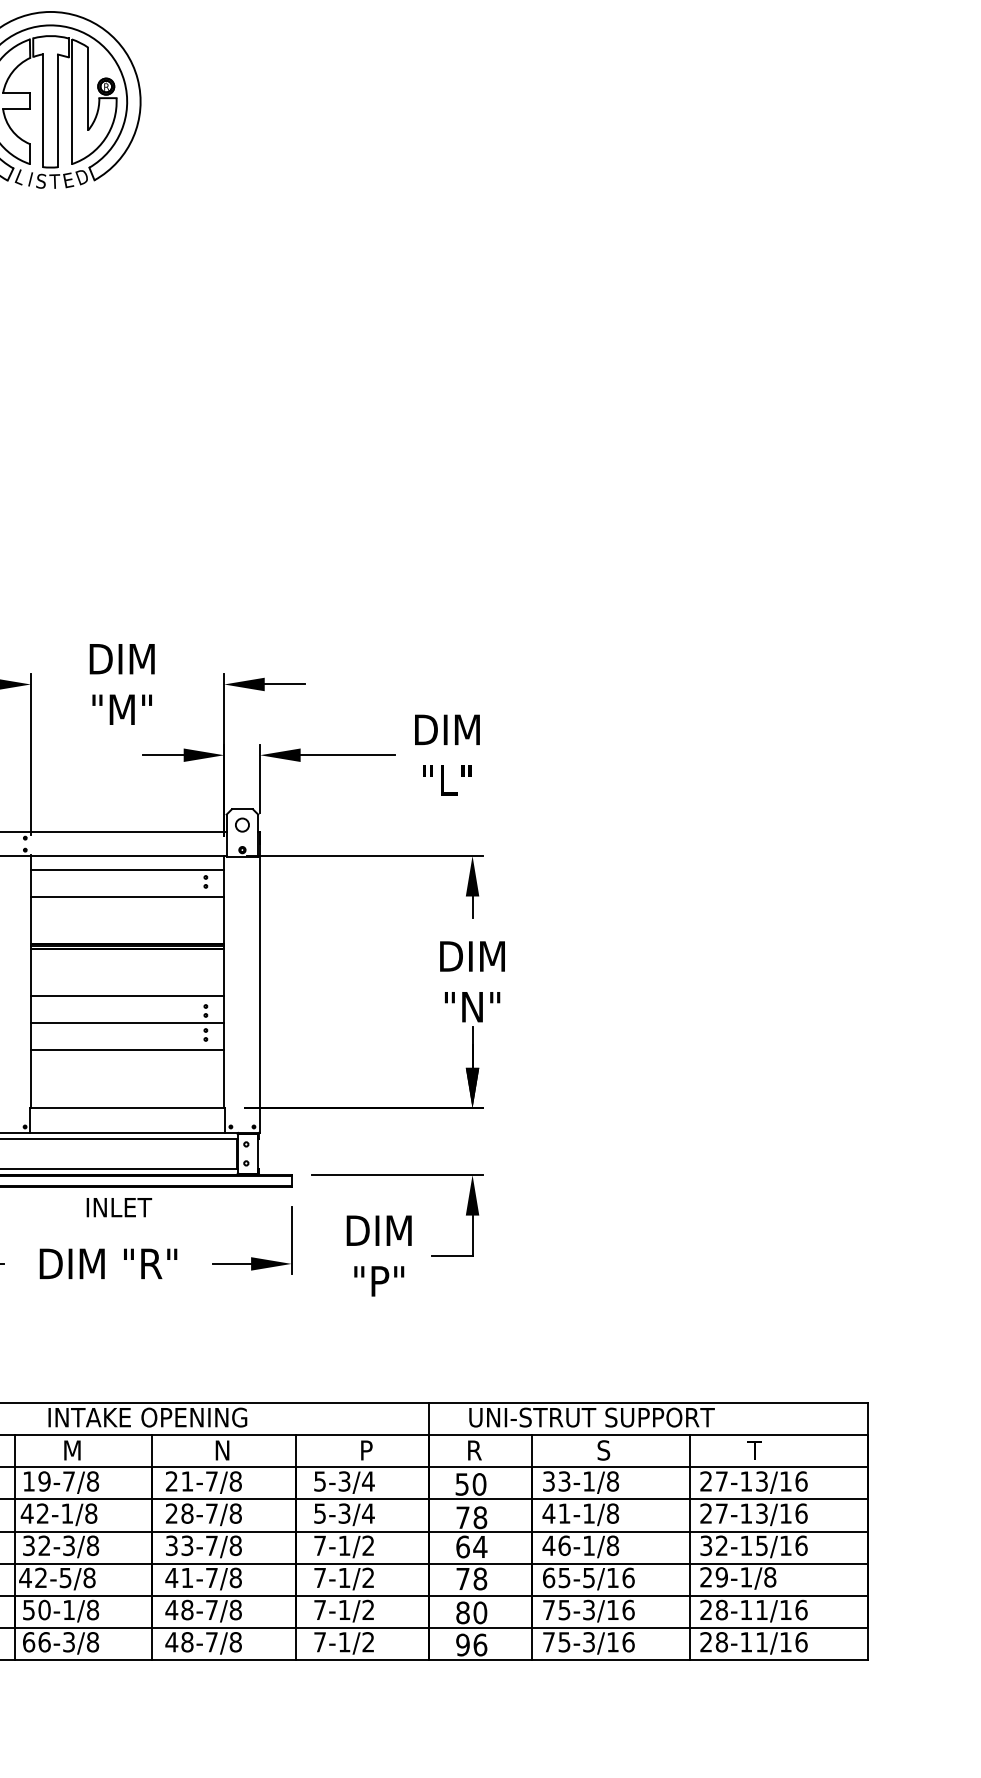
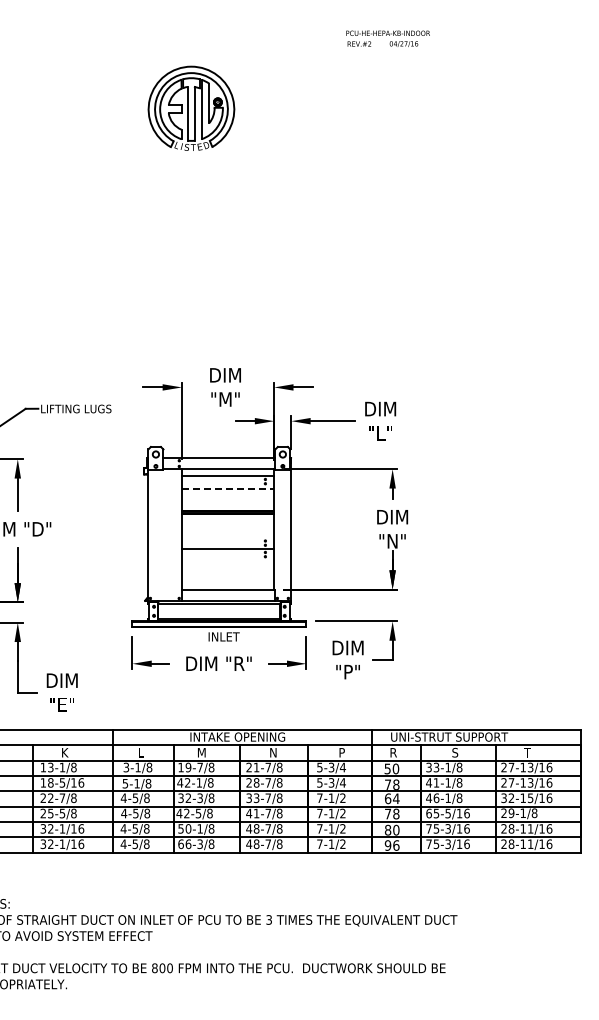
line: (128, 896) -> (228, 488), solid -> dashed
line: (126, 997) -> (227, 536), removed
line: (126, 1049) -> (227, 561), removed

